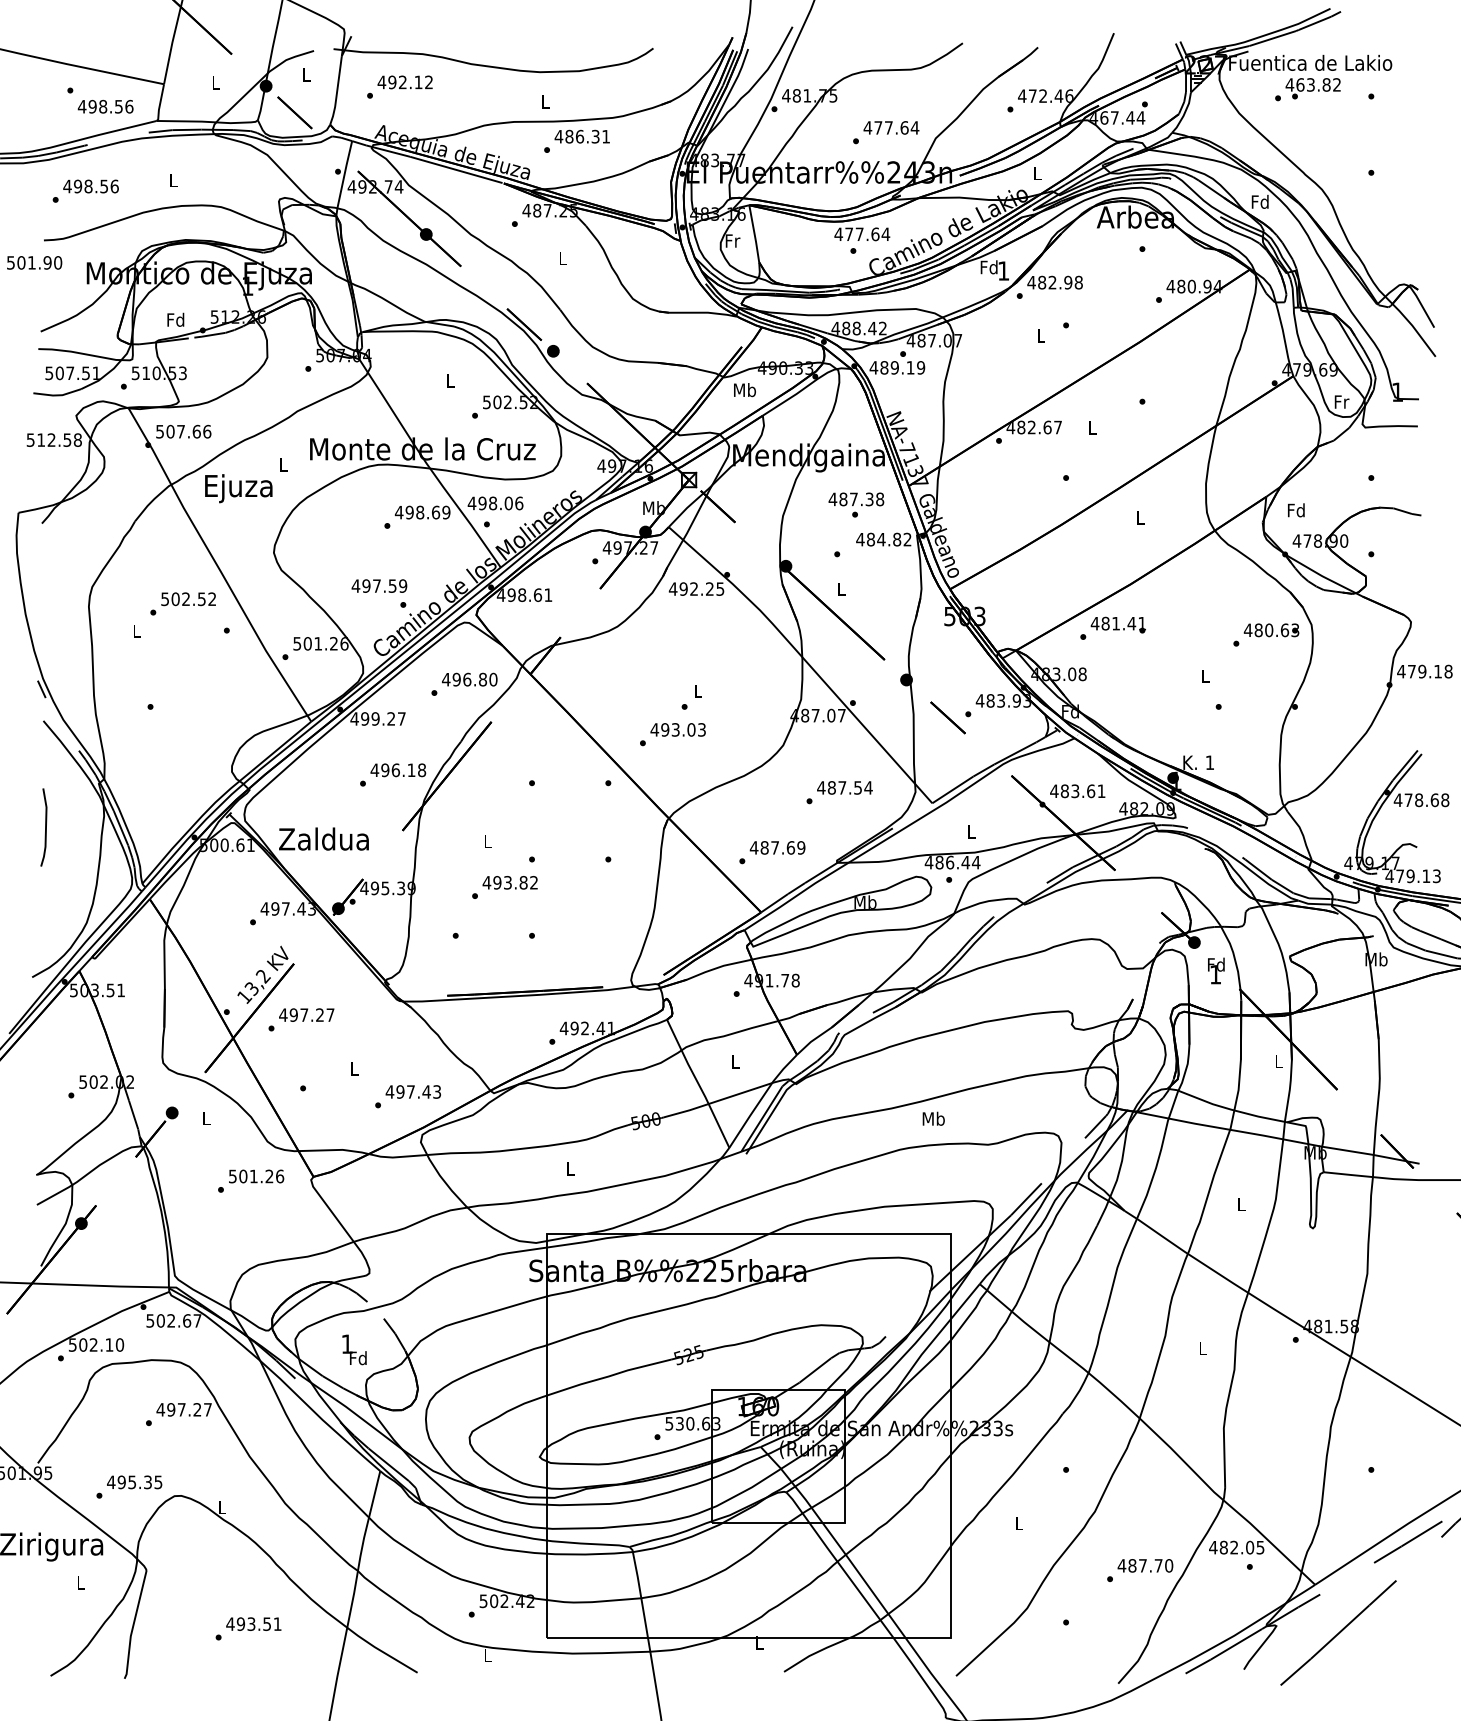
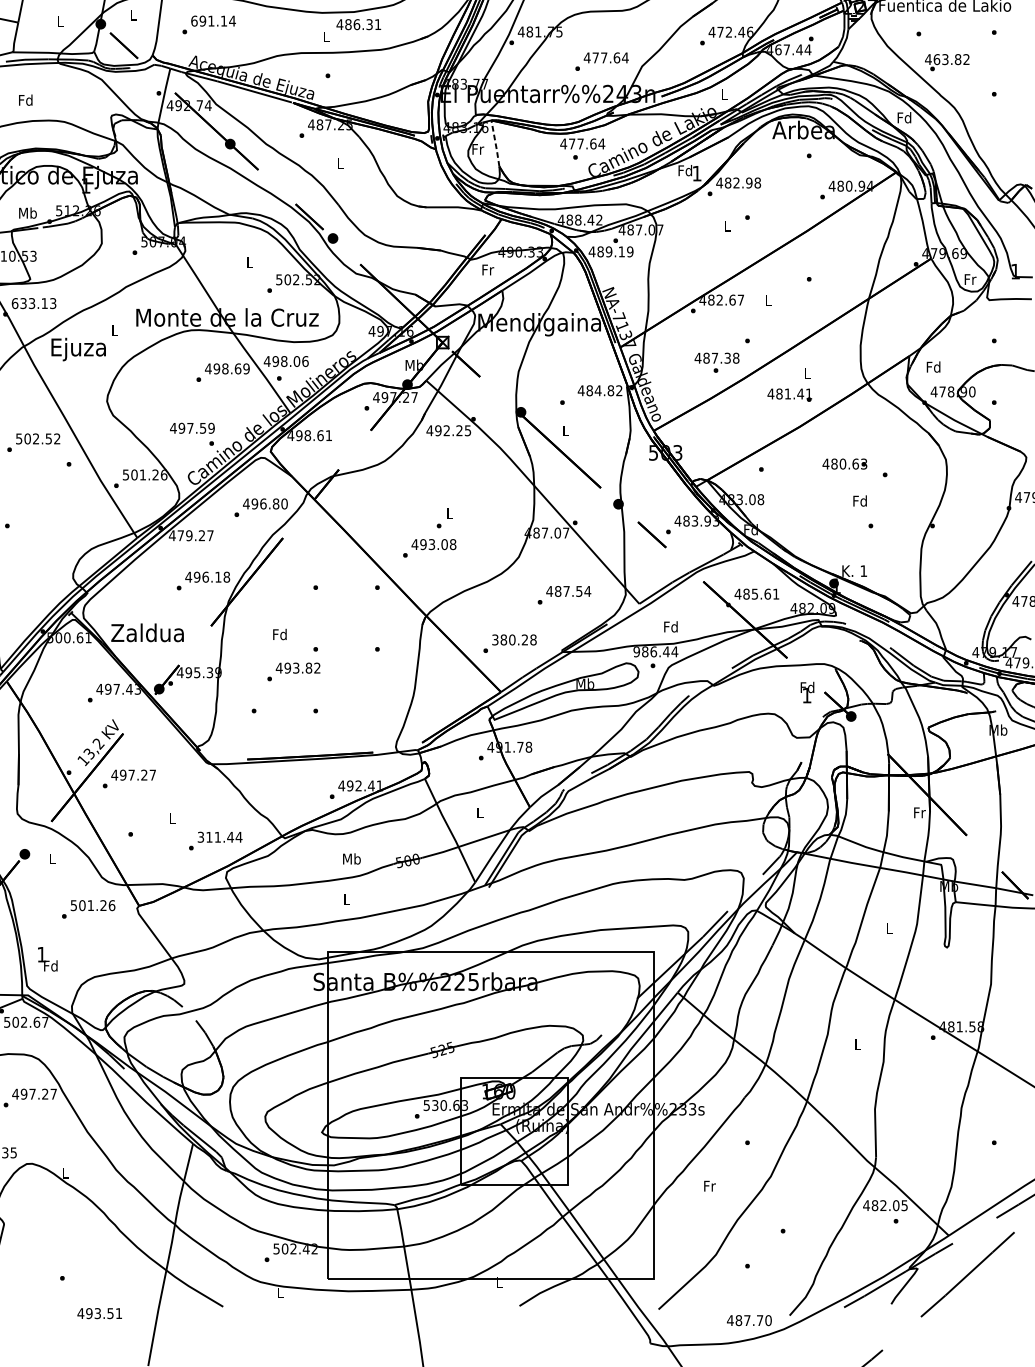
text: (405, 82) -> (213, 21), 492.12 -> 691.14
text: (1312, 88) -> (946, 62), moved
text: (581, 136) -> (358, 24), moved
text: (172, 180) -> (25, 100), L -> Fd
line: (754, 234) -> (495, 144), solid -> dashed
text: (176, 319) -> (28, 212), Fd -> Mb
text: (744, 390) -> (487, 270), Mb -> Fr
text: (183, 431) -> (34, 303), 507.66 -> 633.13
text: (856, 504) -> (717, 362), moved
text: (1117, 624) -> (789, 394), moved
text: (1271, 630) -> (844, 464), moved
text: (1205, 676) -> (860, 501), L -> Fd
text: (365, 718) -> (181, 535), 499.27 -> 479.27
text: (701, 729) -> (452, 544), 493.03 -> 493.08
text: (1075, 790) -> (755, 593), 483.61 -> 485.61
text: (971, 831) -> (671, 626), L -> Fd
text: (487, 841) -> (279, 634), L -> Fd
text: (777, 847) -> (514, 639), 487.69 -> 380.28
text: (928, 862) -> (636, 651), 486.44 -> 986.44
text: (1216, 970) -> (807, 692), moved
text: (1279, 1061) -> (920, 812), L -> Fr
text: (413, 1091) -> (219, 836), 497.43 -> 311.44
text: (933, 1118) -> (351, 858), moved
text: (354, 1349) -> (47, 958), moved
text: (1019, 1523) -> (709, 1186), L -> Fr
text: (1145, 1565) -> (749, 1320), moved
text: (253, 1623) -> (99, 1313), moved

